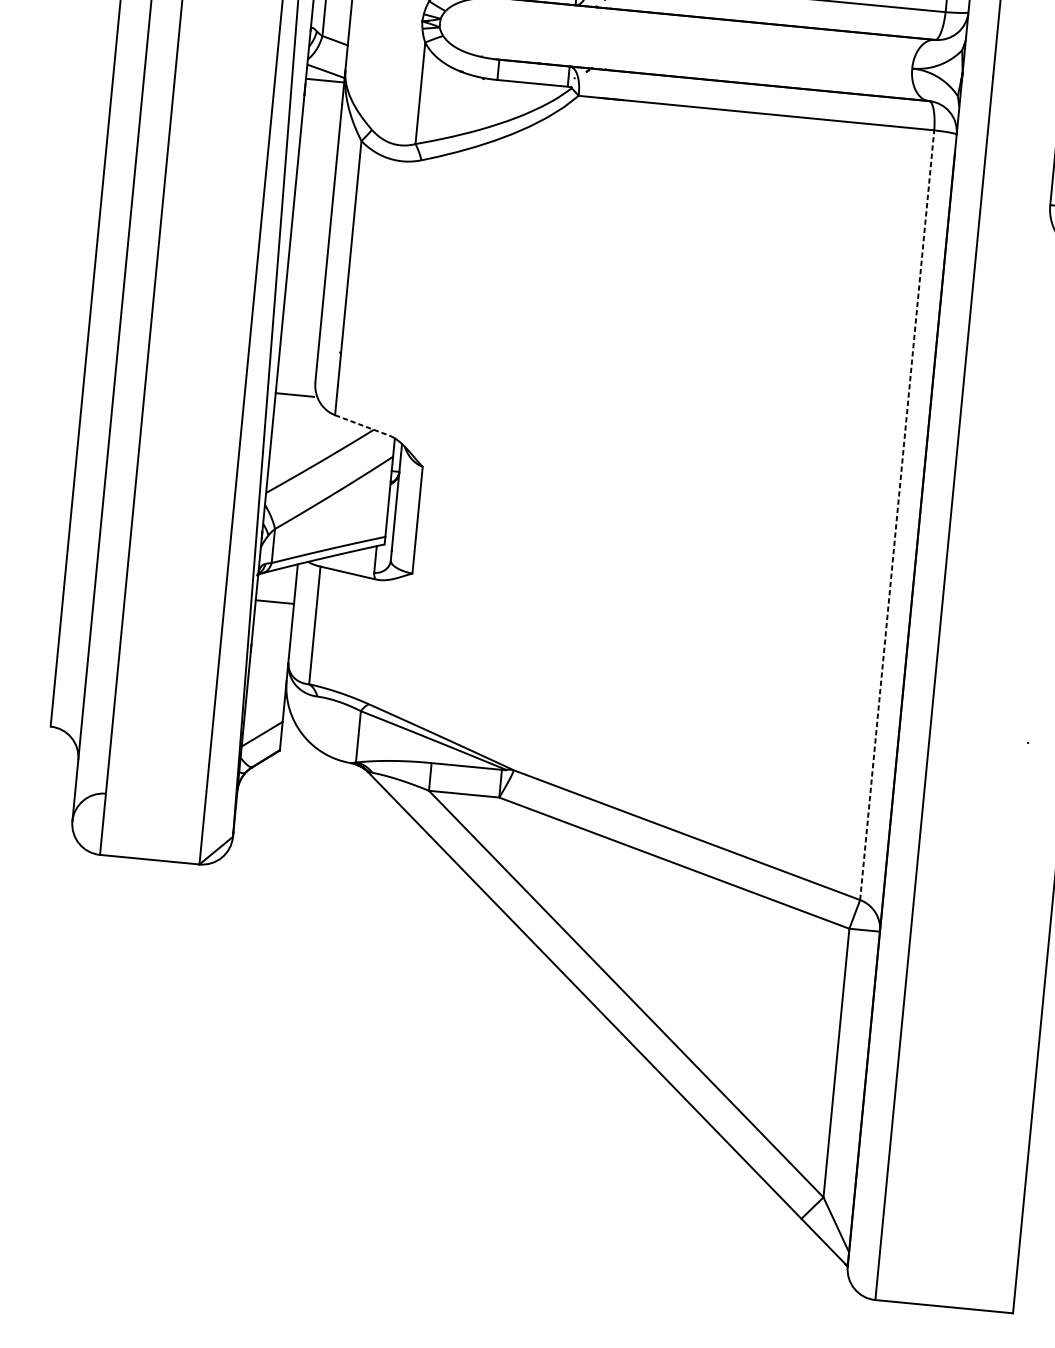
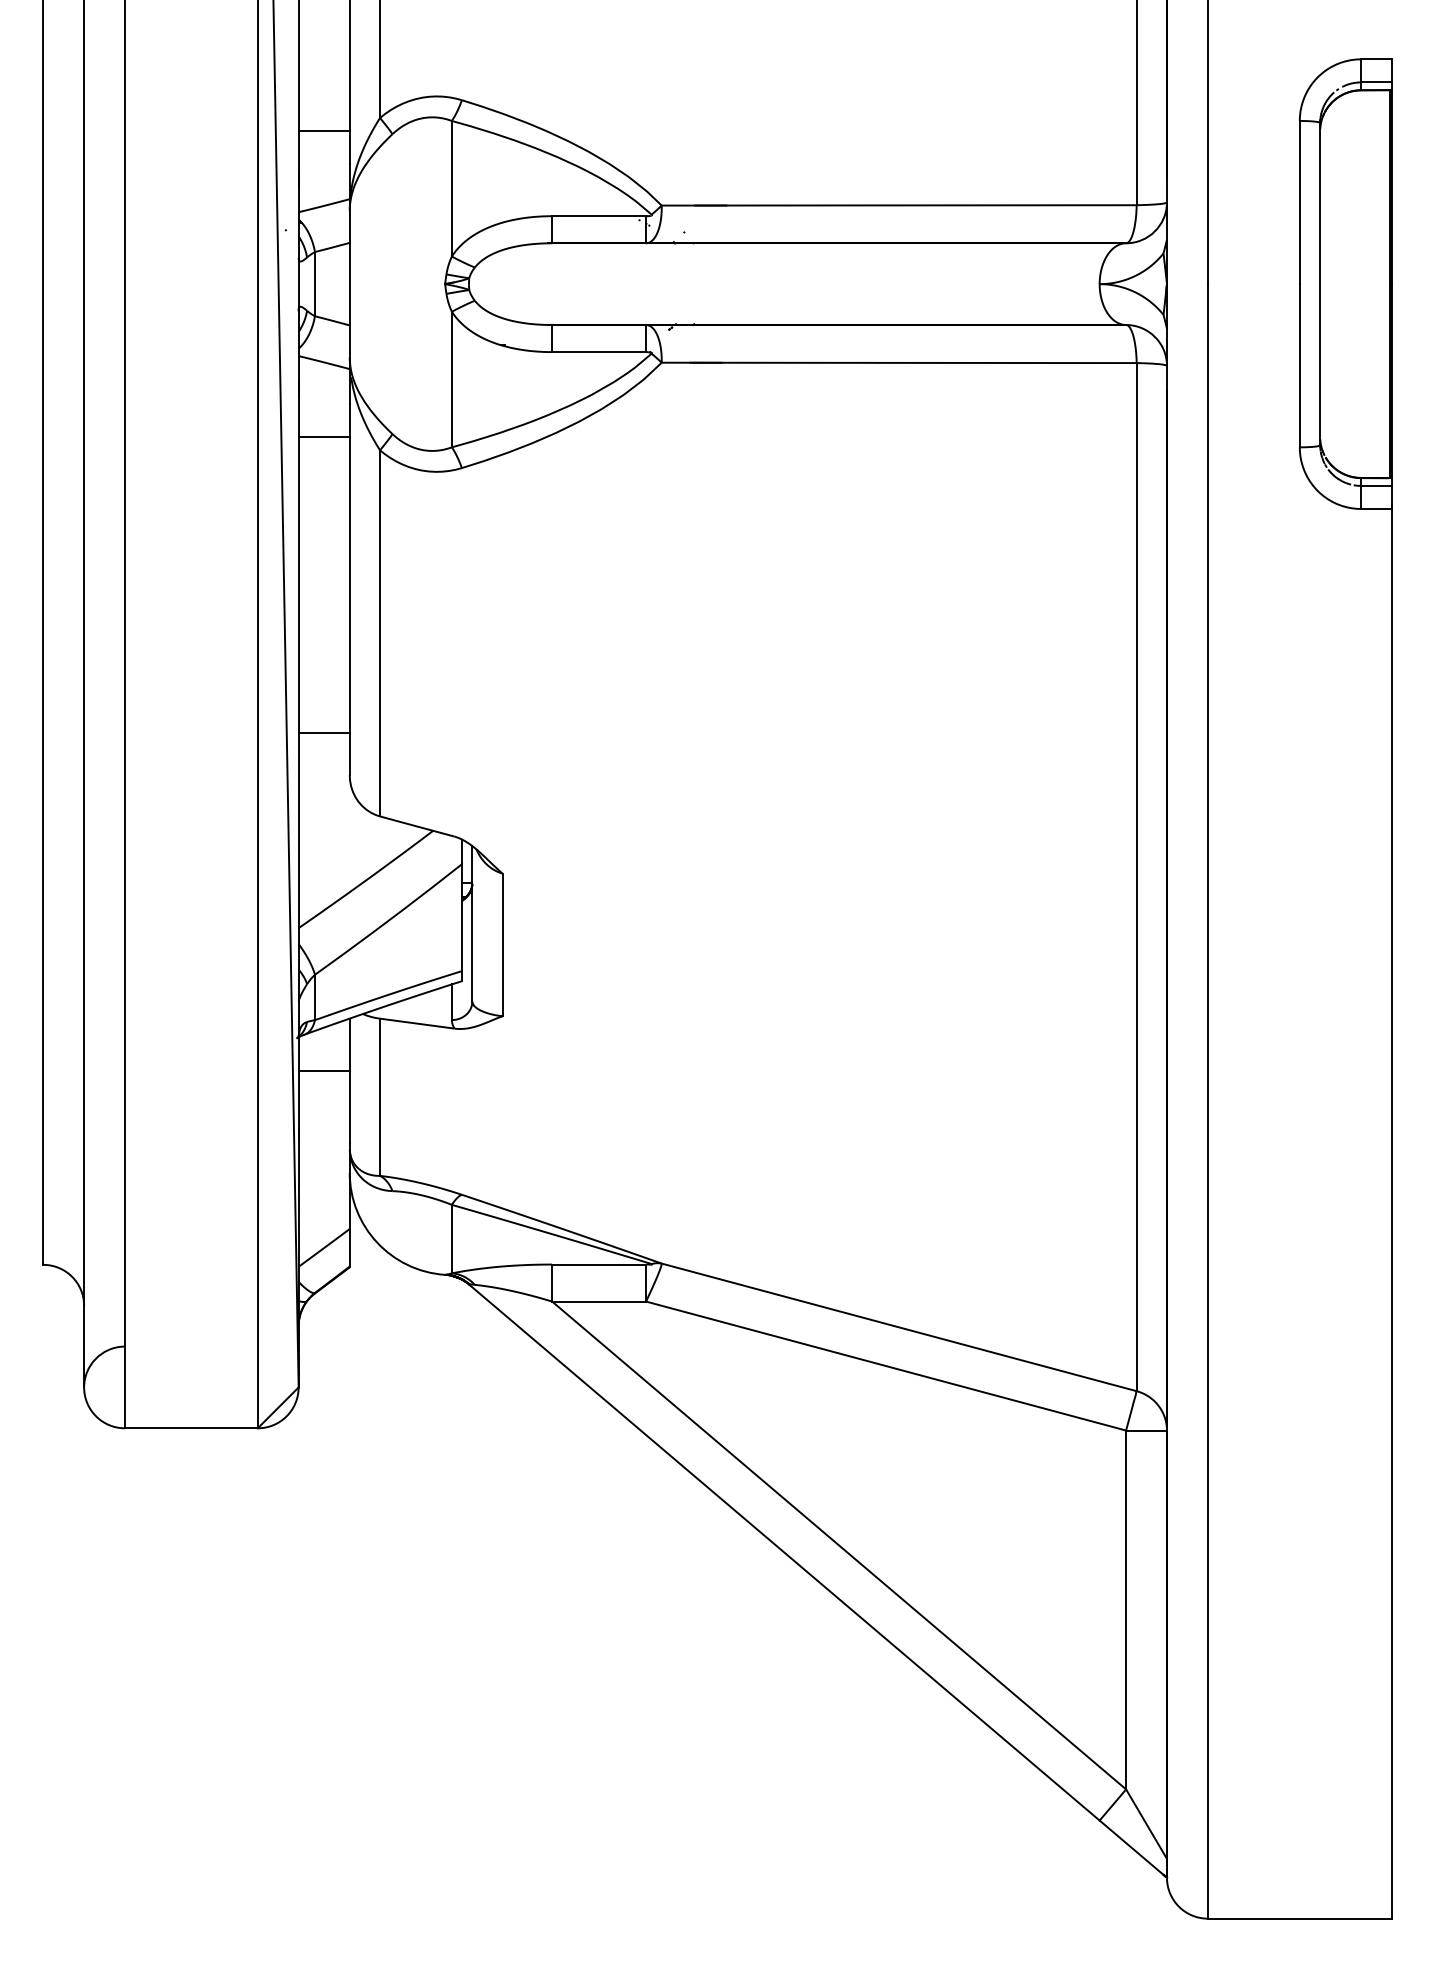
line: (324, 80) -> (323, 436), moved
line: (294, 394) -> (323, 732), moved
line: (362, 425) -> (417, 826), dashed -> solid
line: (897, 514) -> (1136, 876), dashed -> solid

